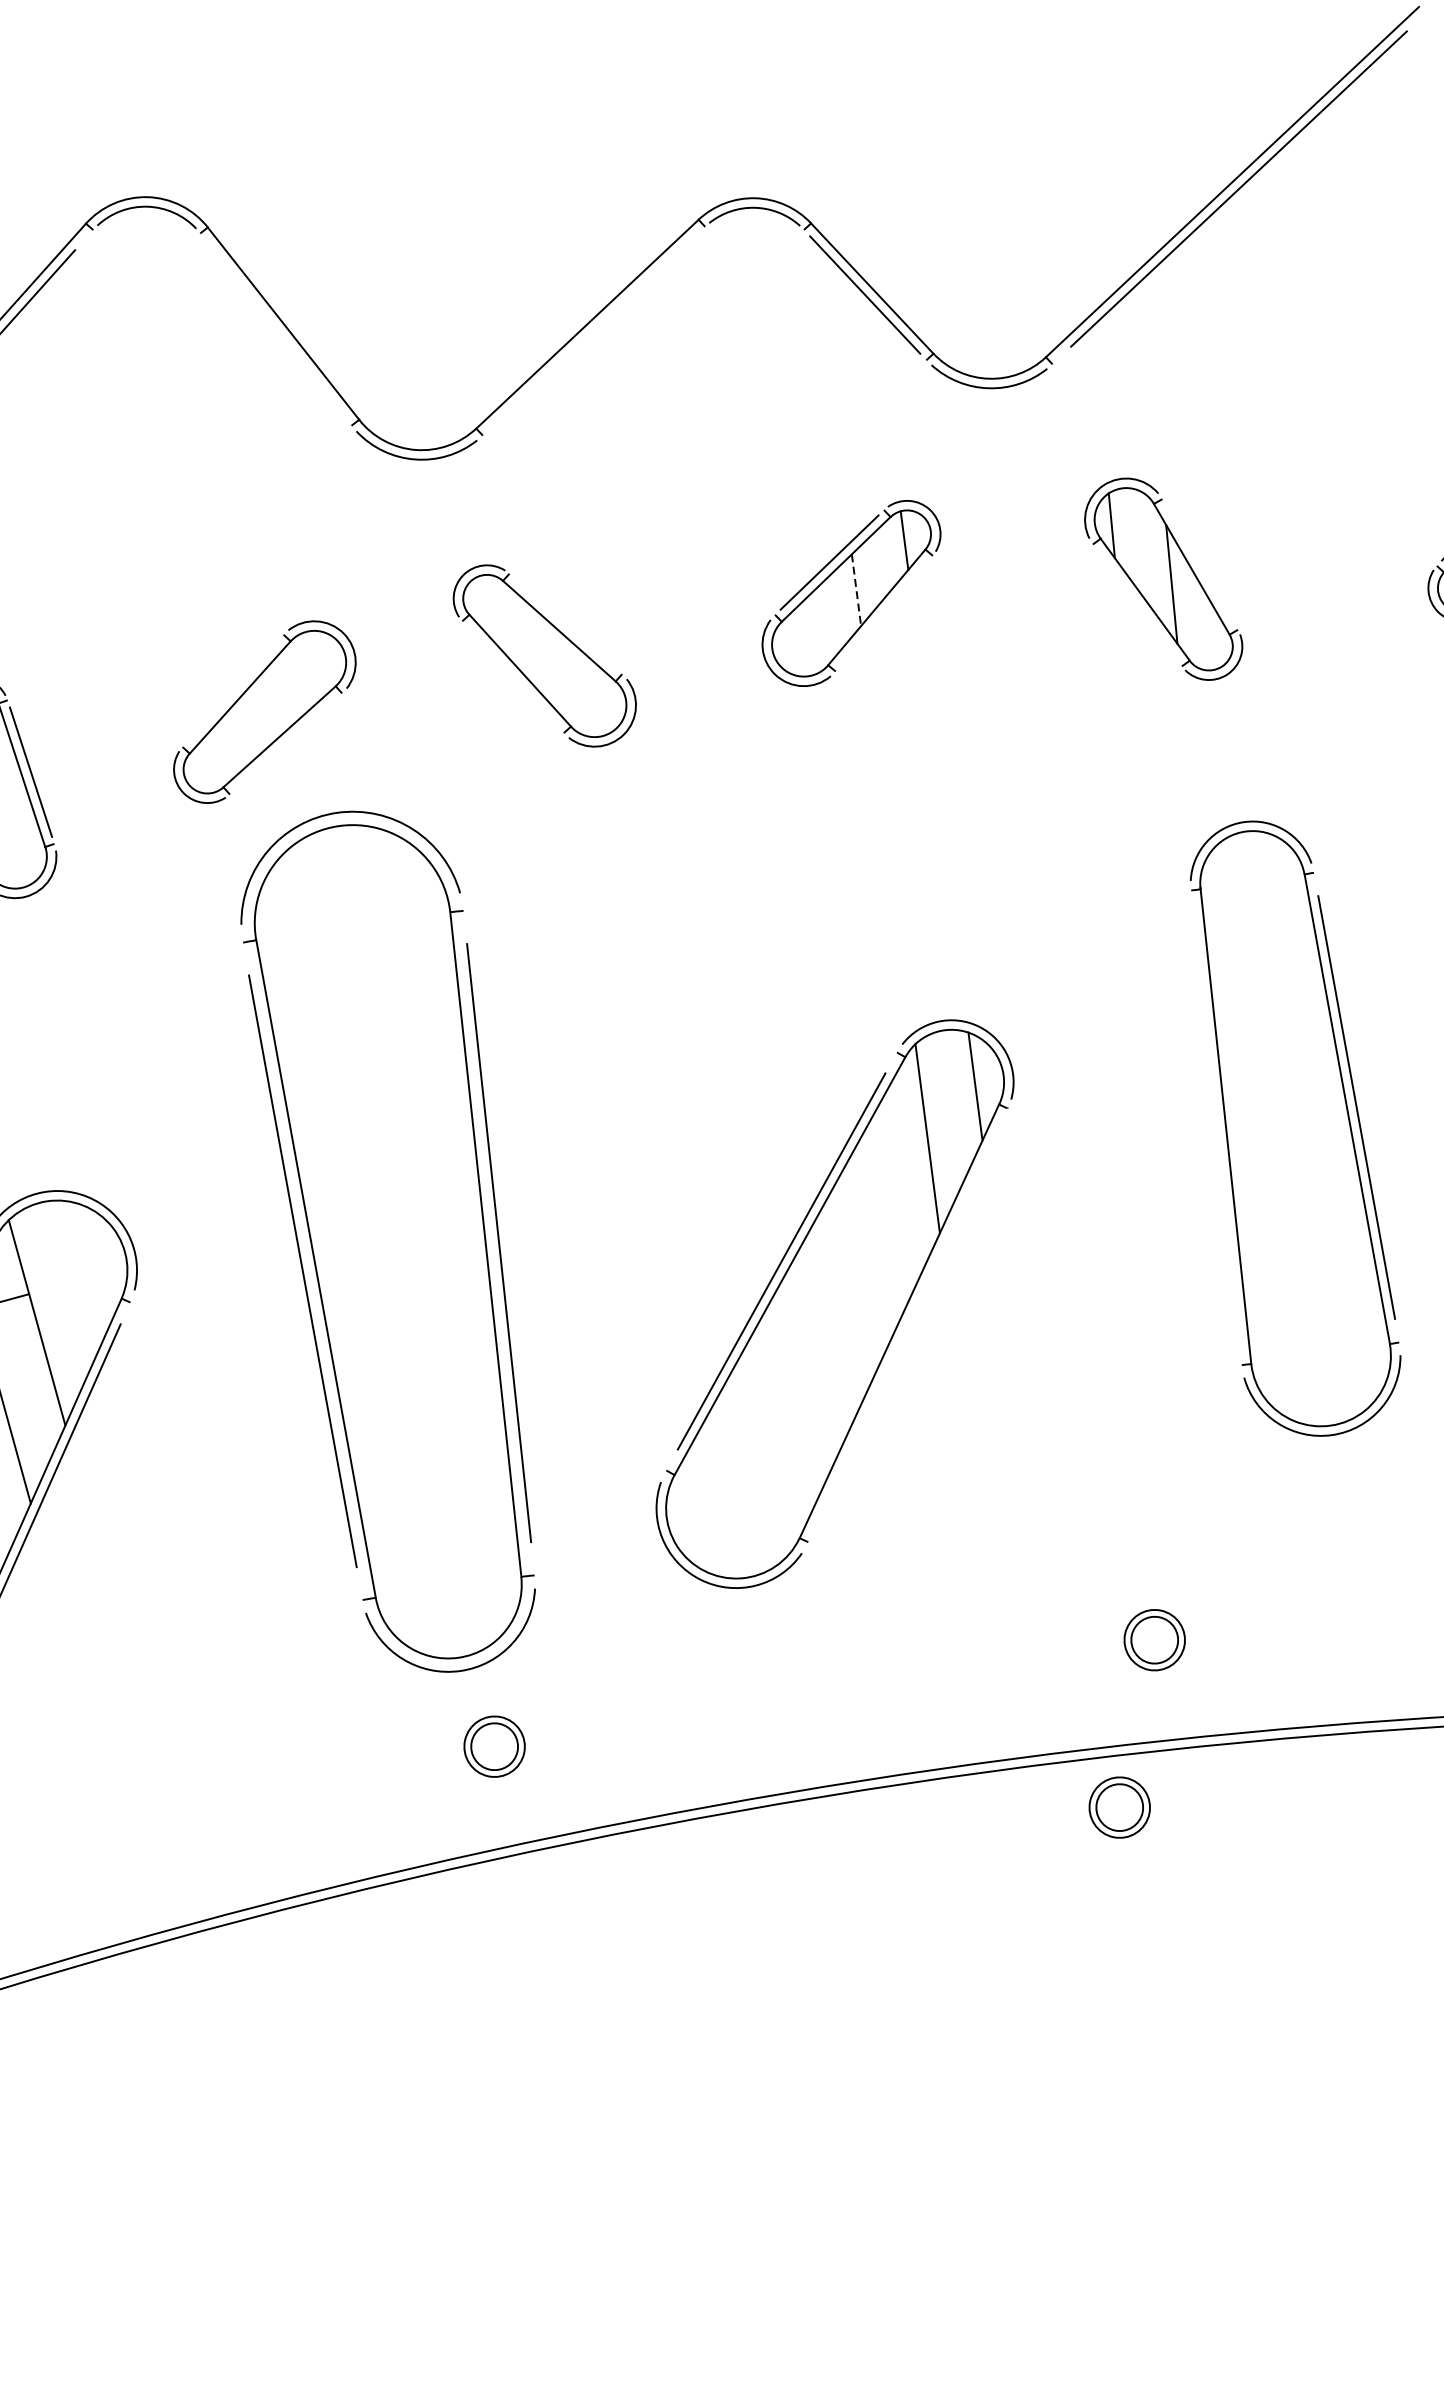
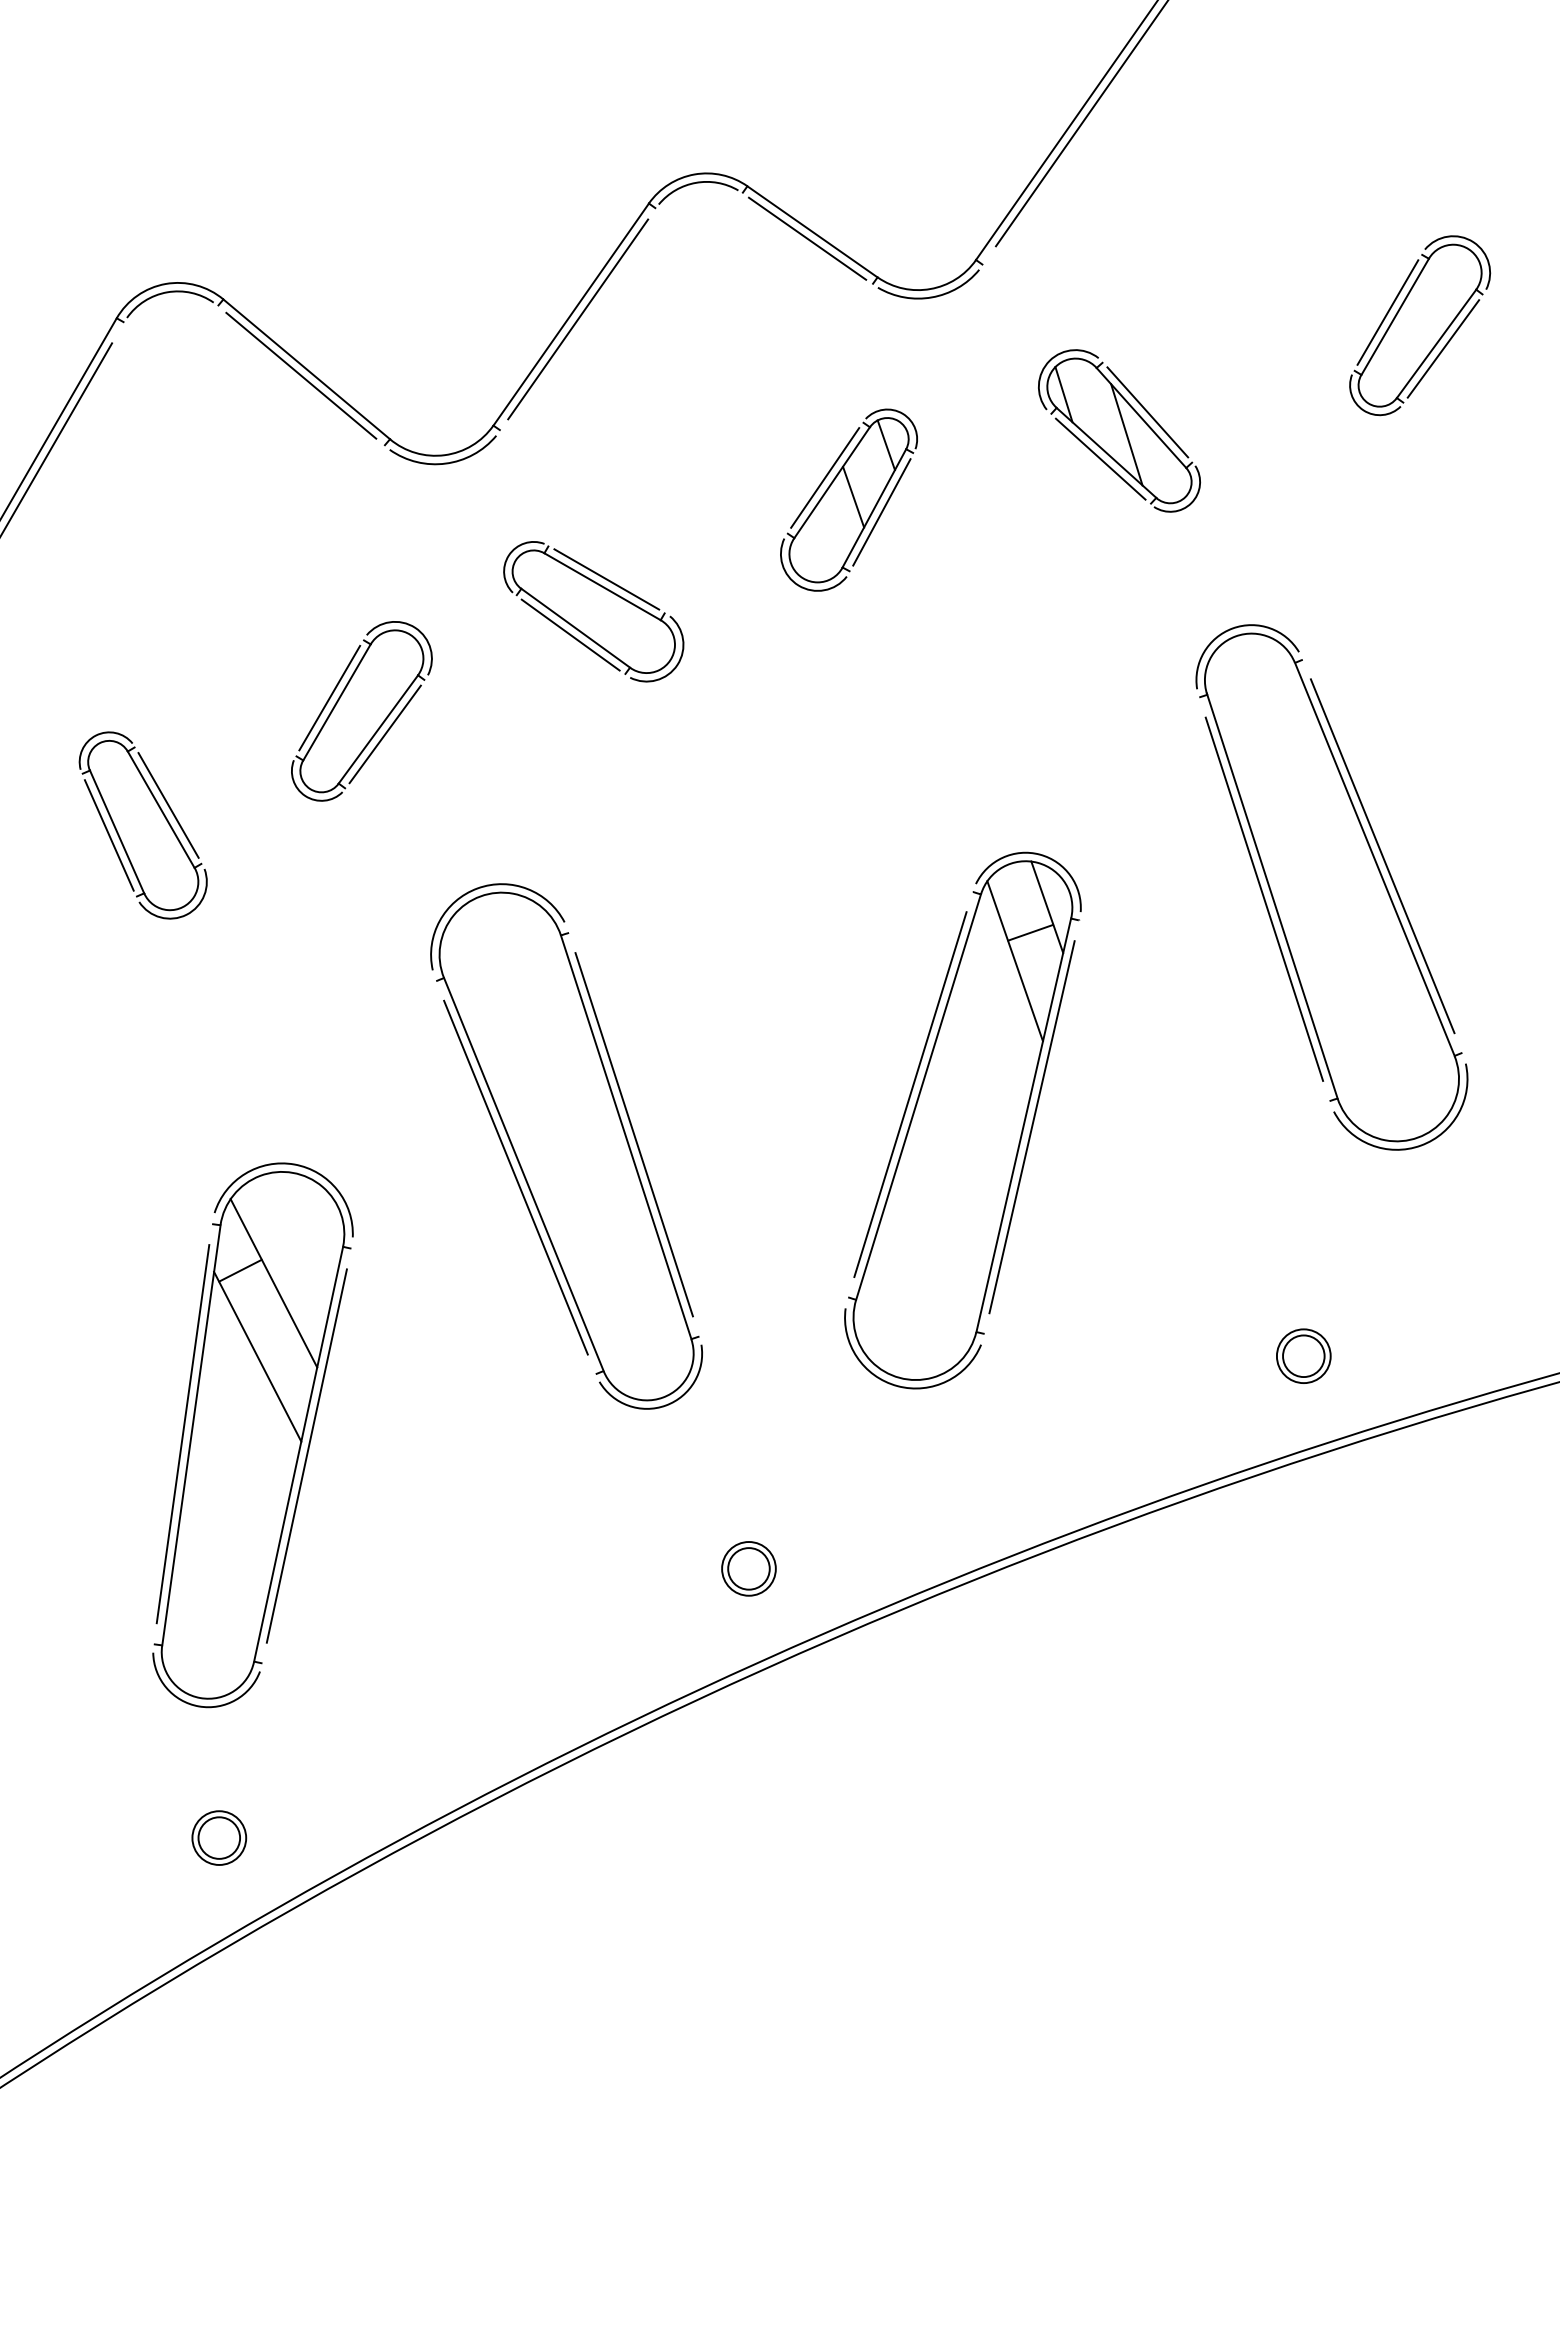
line: (276, 329) -> (301, 375), added
line: (594, 331) -> (578, 319), added
line: (1199, 564) -> (1147, 412), added
line: (856, 590) -> (853, 497), dashed -> solid
line: (1137, 604) -> (1100, 458), added
line: (883, 613) -> (881, 512), added
line: (565, 624) -> (606, 579), added
line: (513, 676) -> (570, 634), added
line: (233, 690) -> (329, 697), added
line: (285, 743) -> (384, 734), added
line: (951, 1110) -> (1030, 932), added
line: (1216, 1126) -> (1264, 898), added
part: (390, 1239) -> (566, 1146), size x0.71
line: (907, 1325) -> (1031, 1127), added
part: (1119, 1806) -> (1303, 1507), removed

